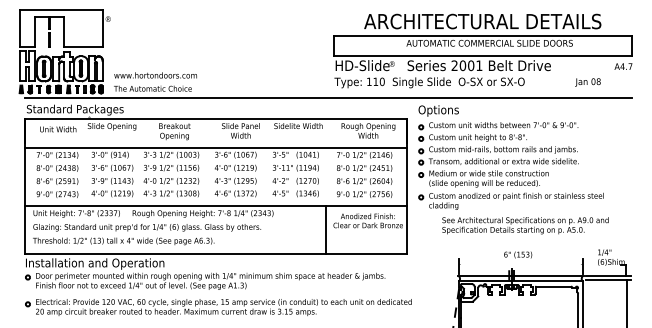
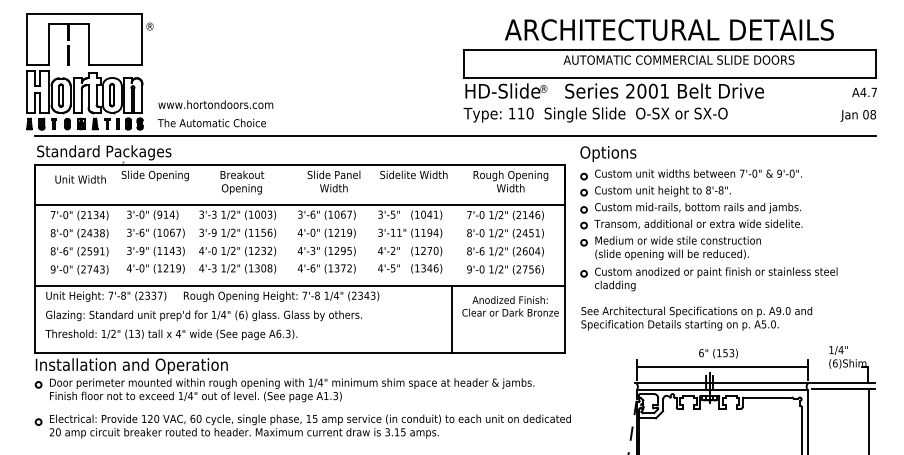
text: (587, 82) -> (857, 115), moved
text: (525, 225) -> (696, 318), moved
line: (520, 264) -> (721, 366), added

